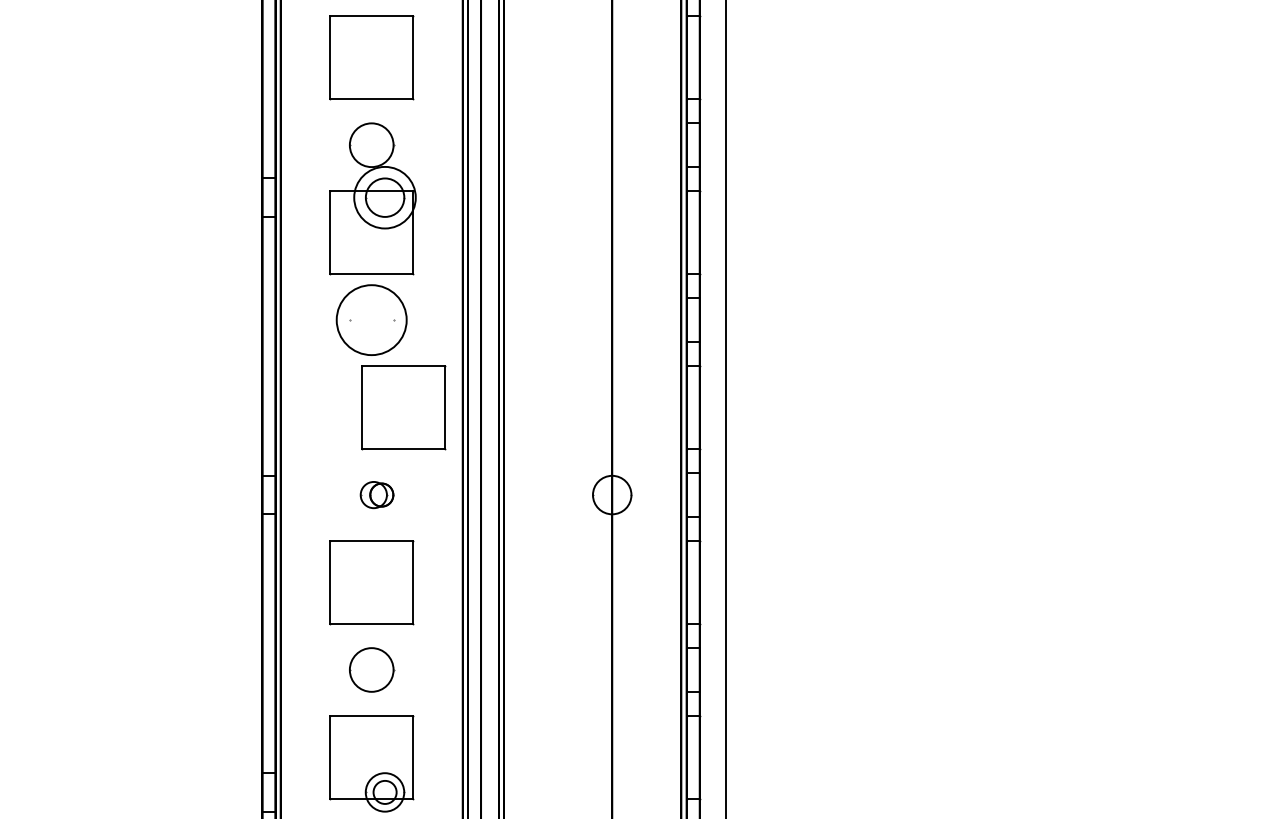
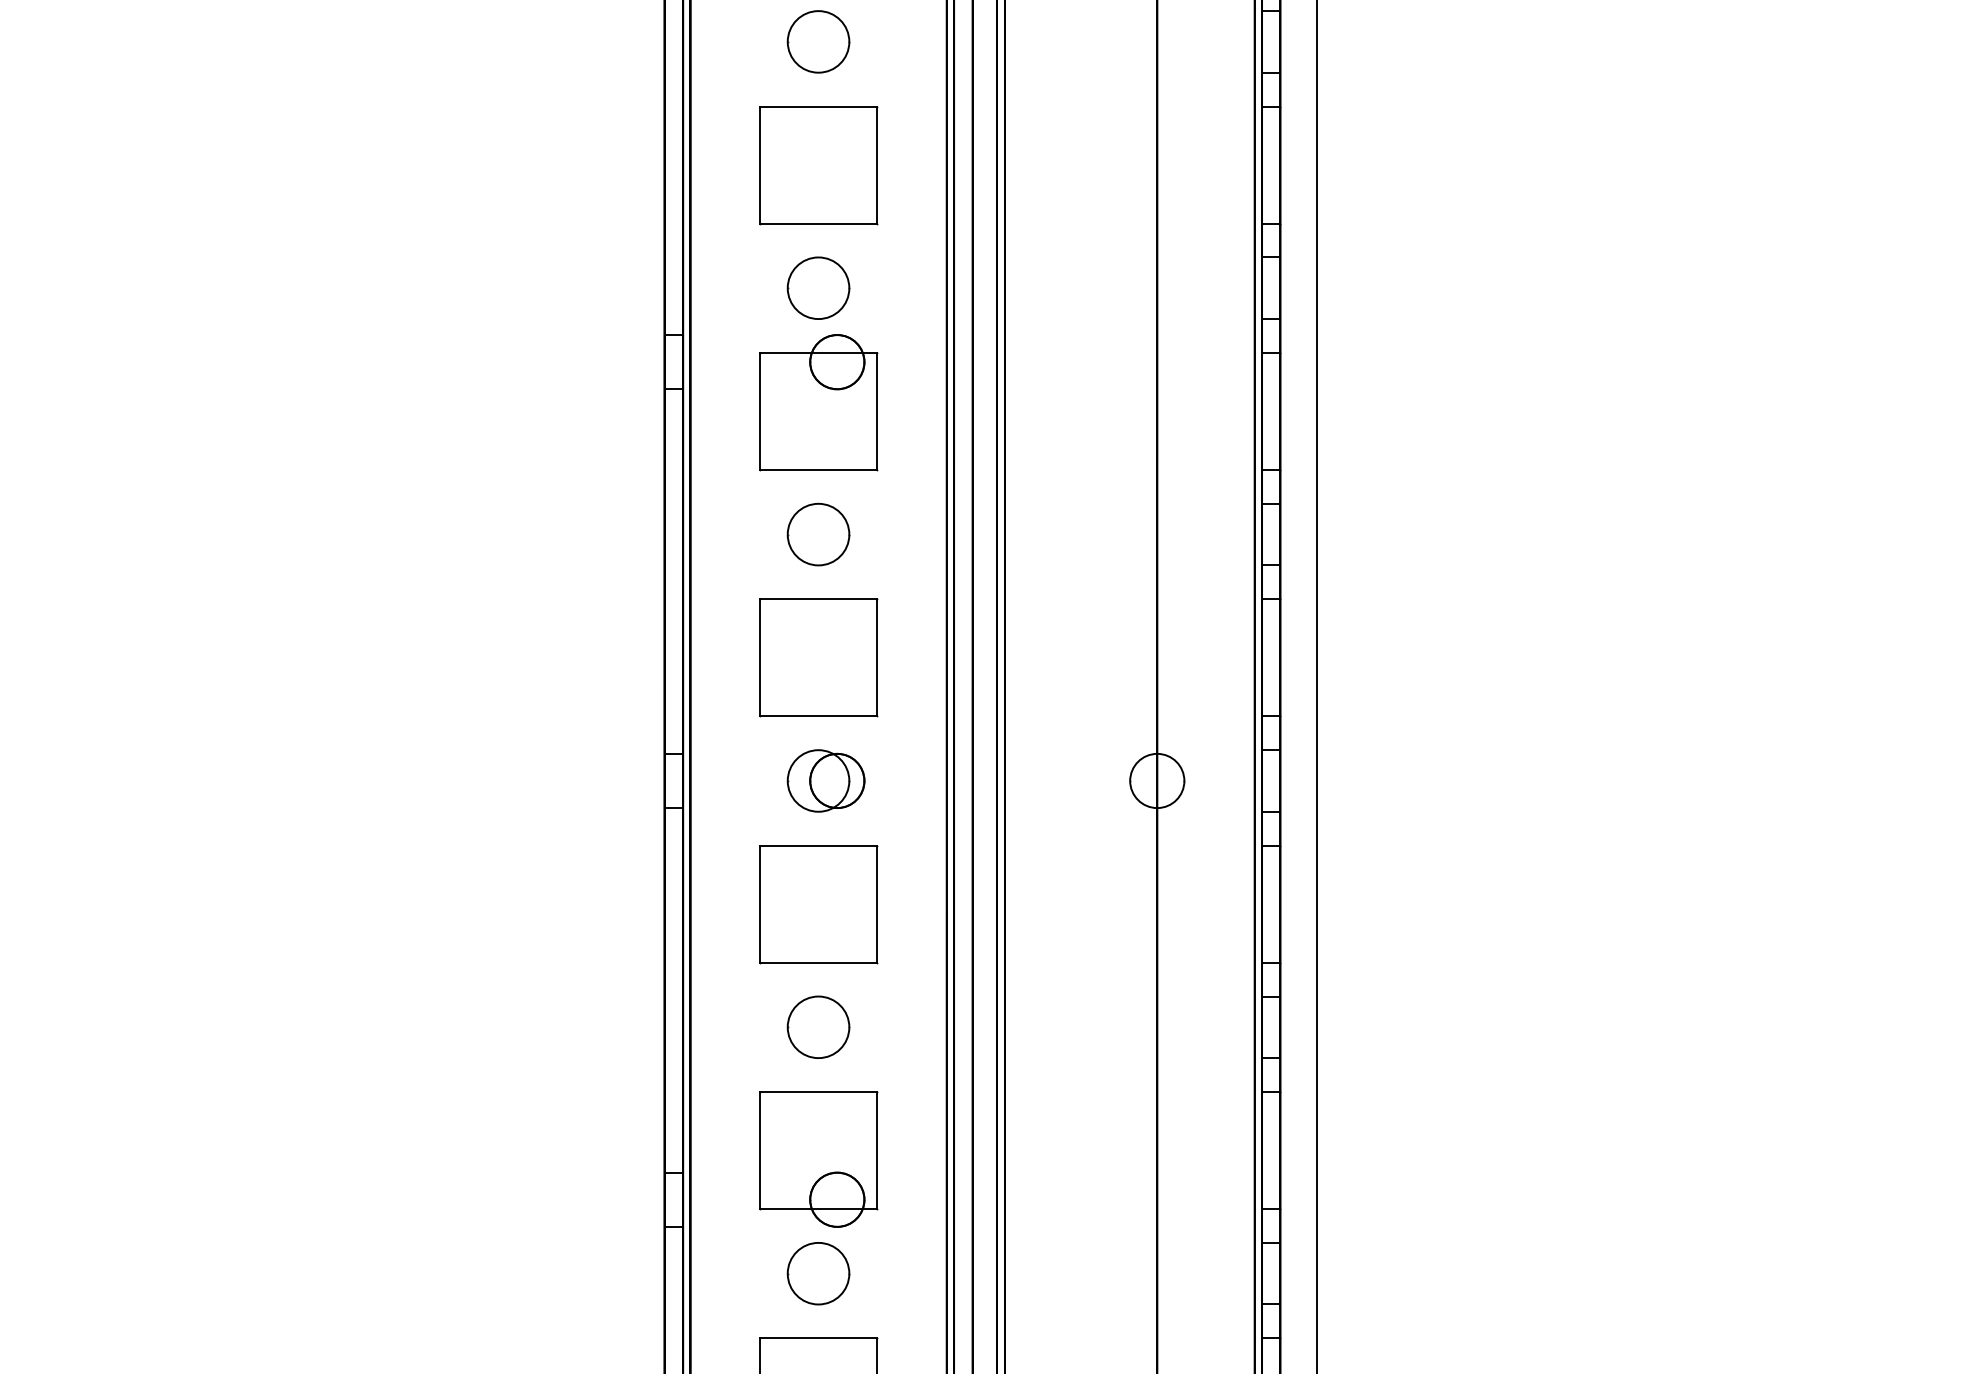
circle: (385, 197) -> (837, 362), size x0.62
circle: (371, 320) -> (818, 534), size x0.62
part: (403, 407) -> (818, 657), moved
part: (376, 494) -> (825, 780), size x1.67
circle: (385, 792) -> (837, 1199), size x1.67

